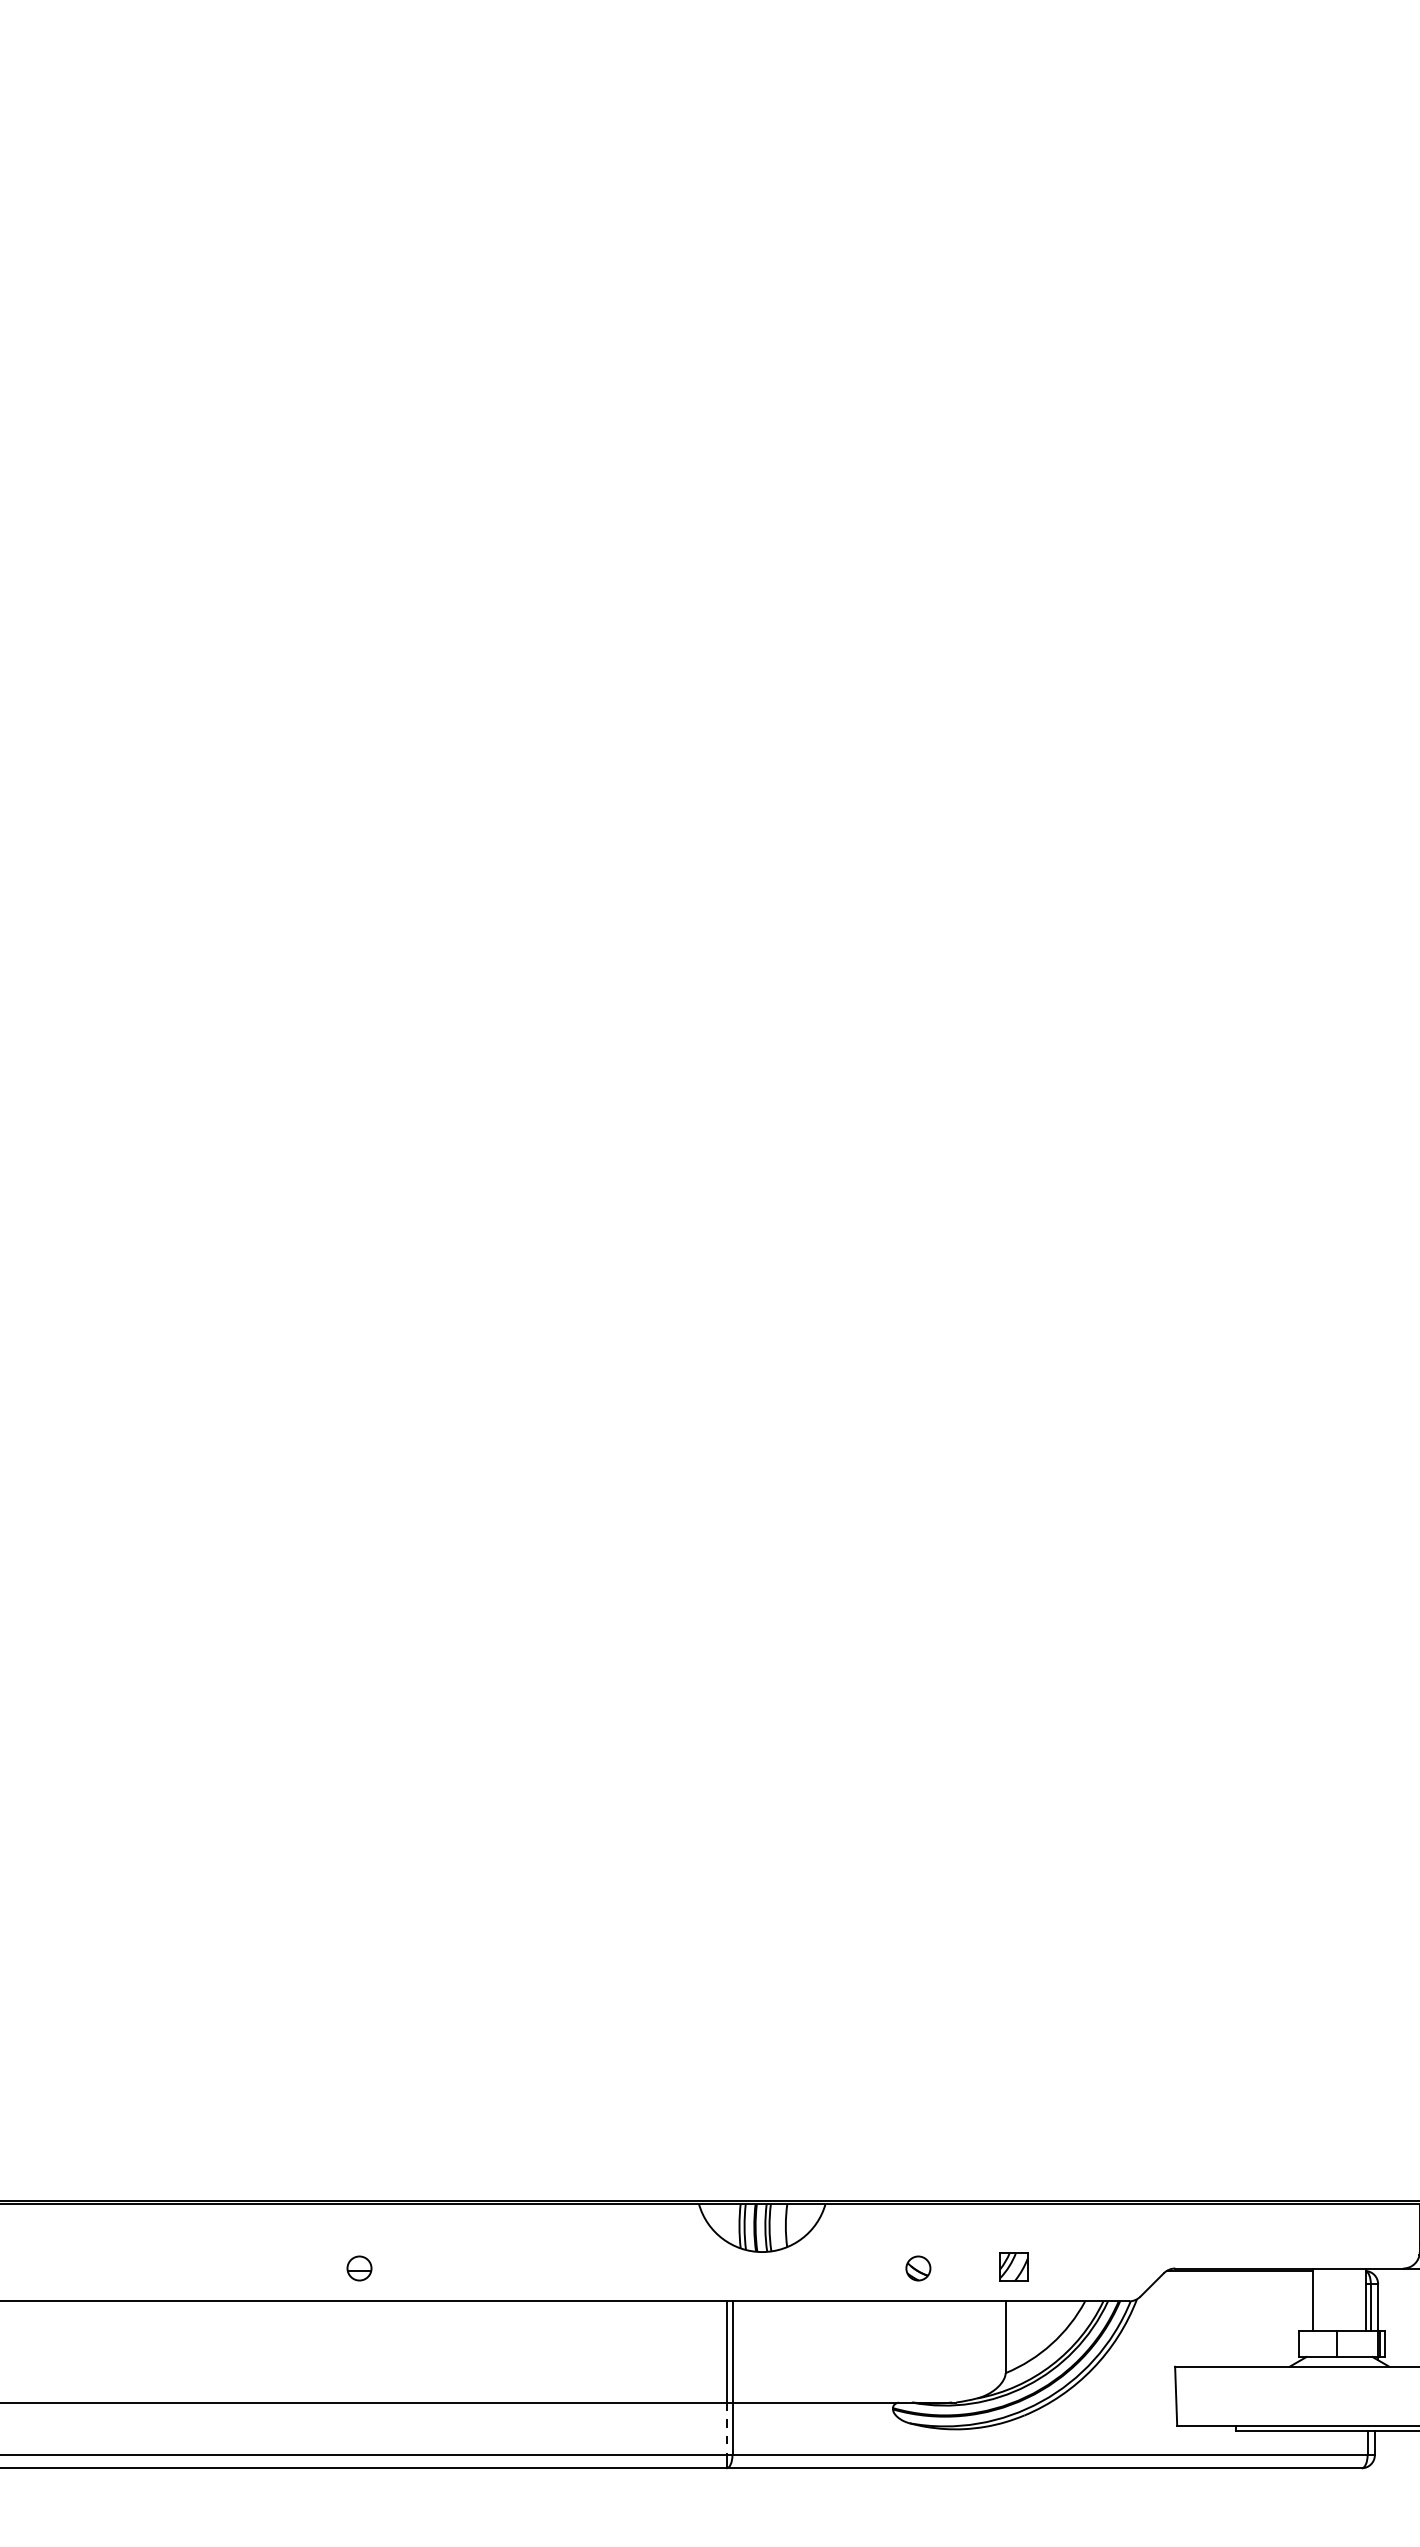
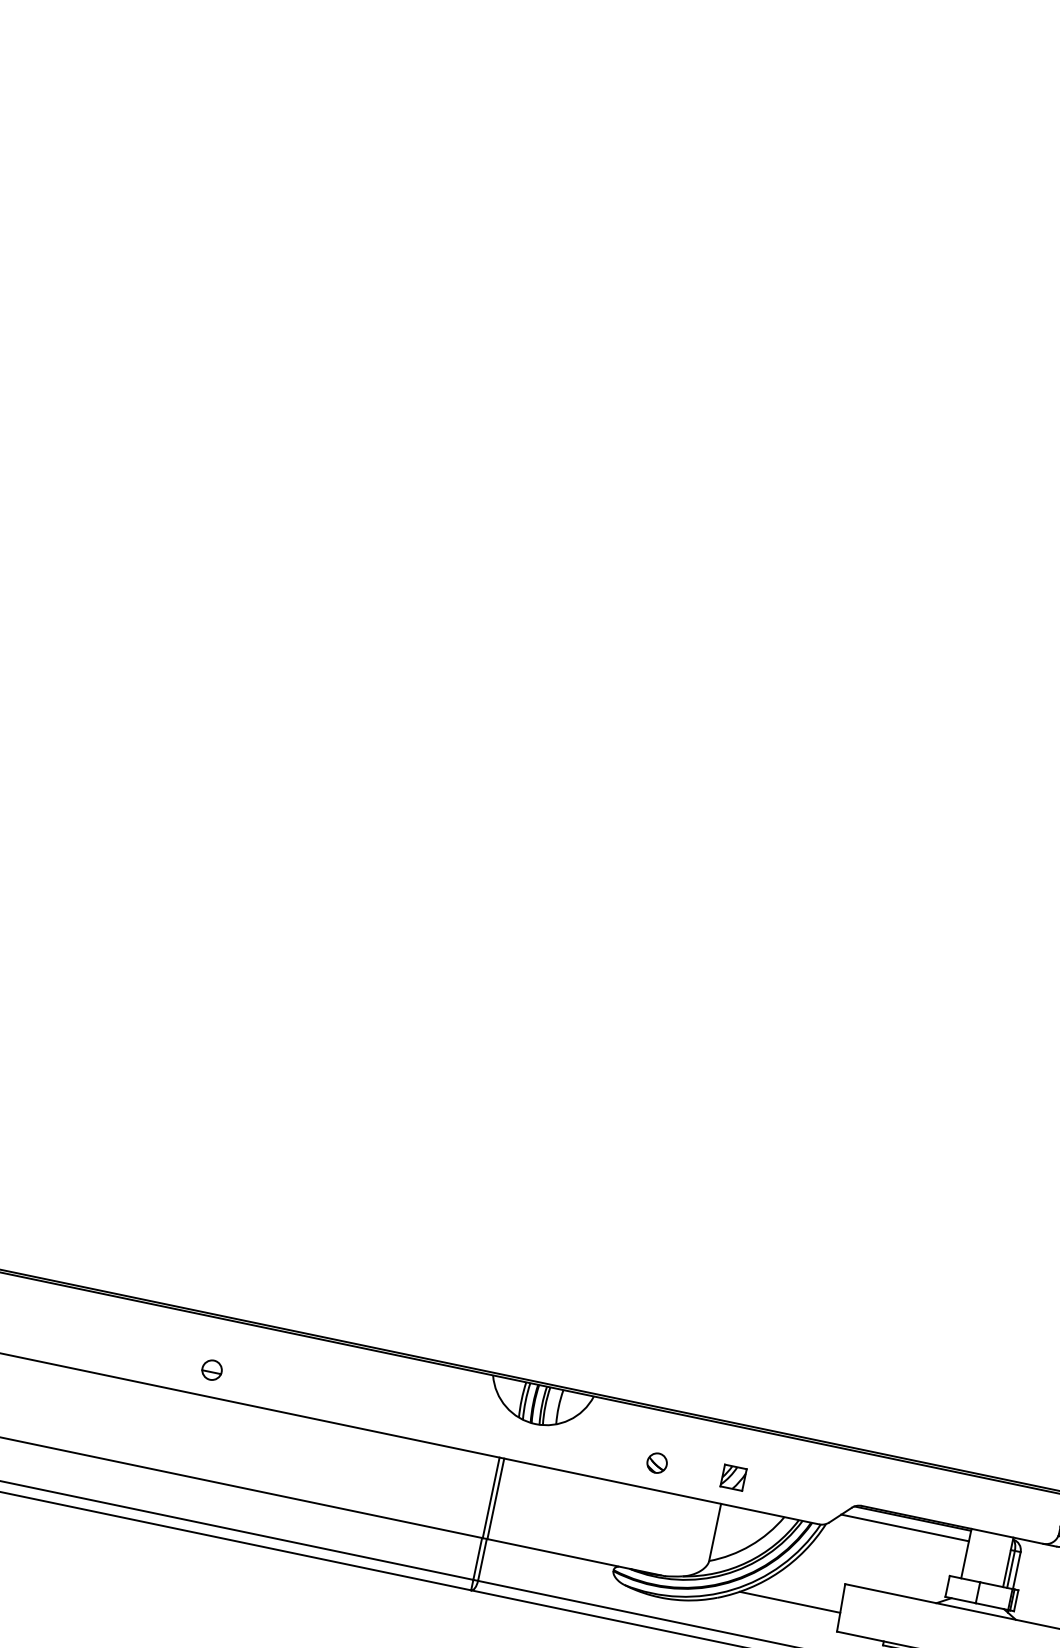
line: (1232, 2284) -> (904, 1528), added
line: (1113, 2402) -> (790, 1602), added
line: (726, 2429) -> (477, 1559), dashed -> solid

